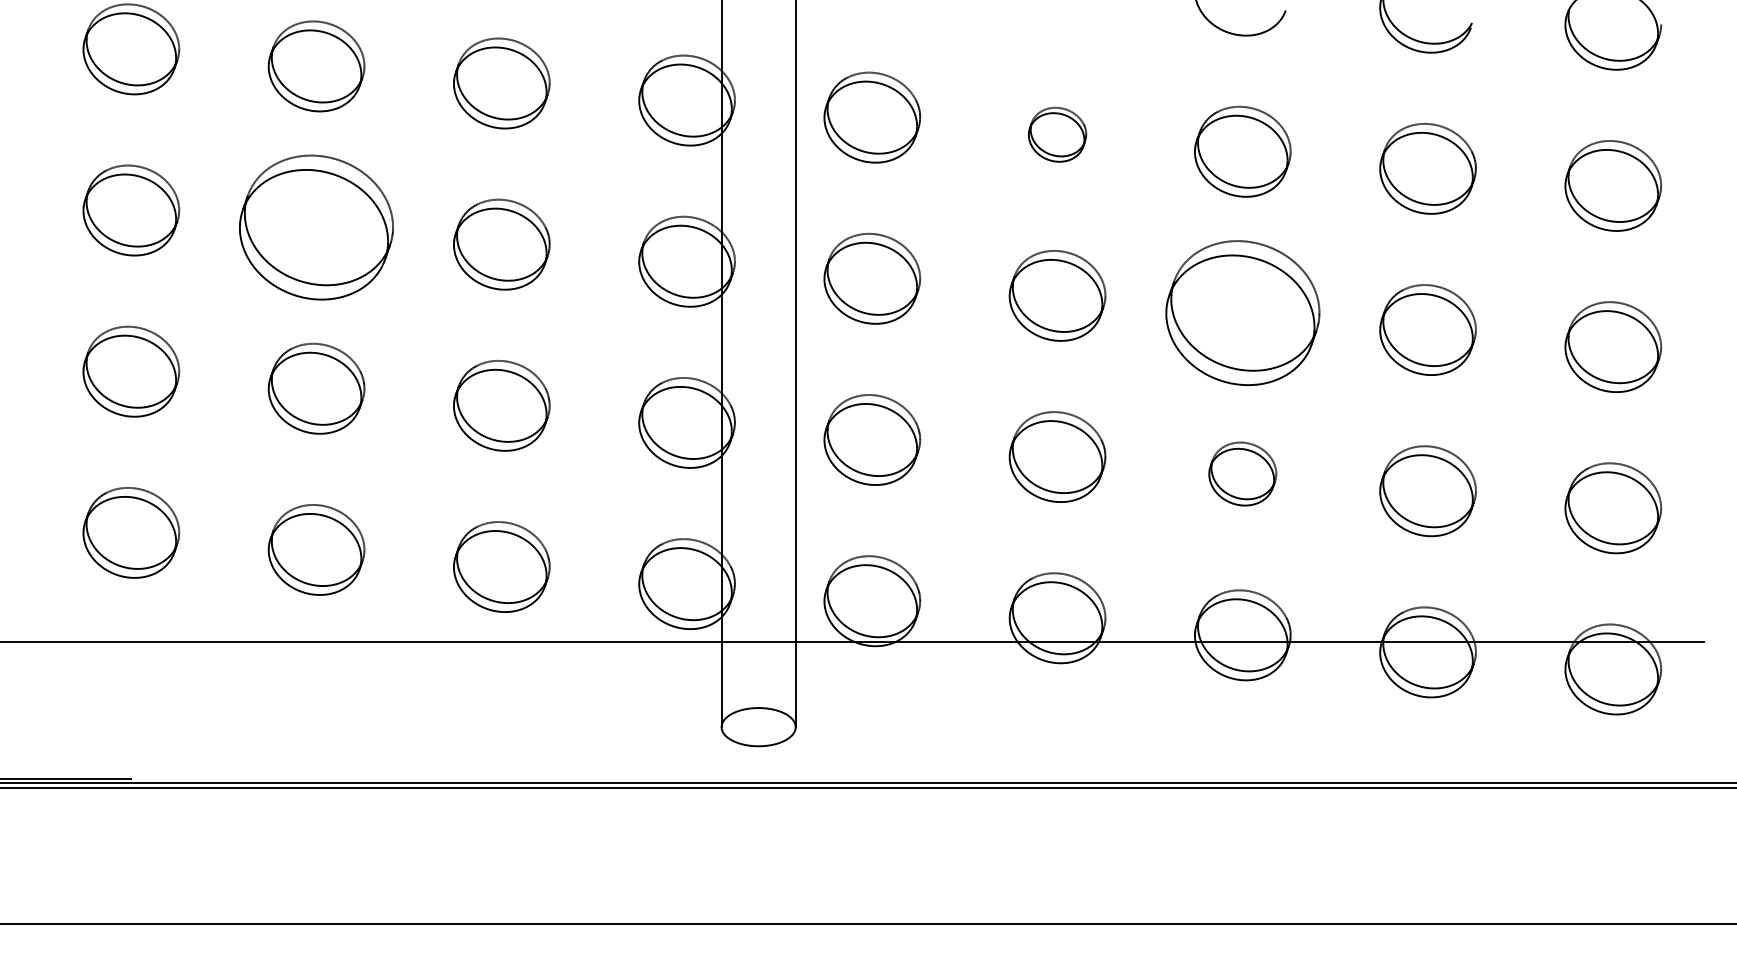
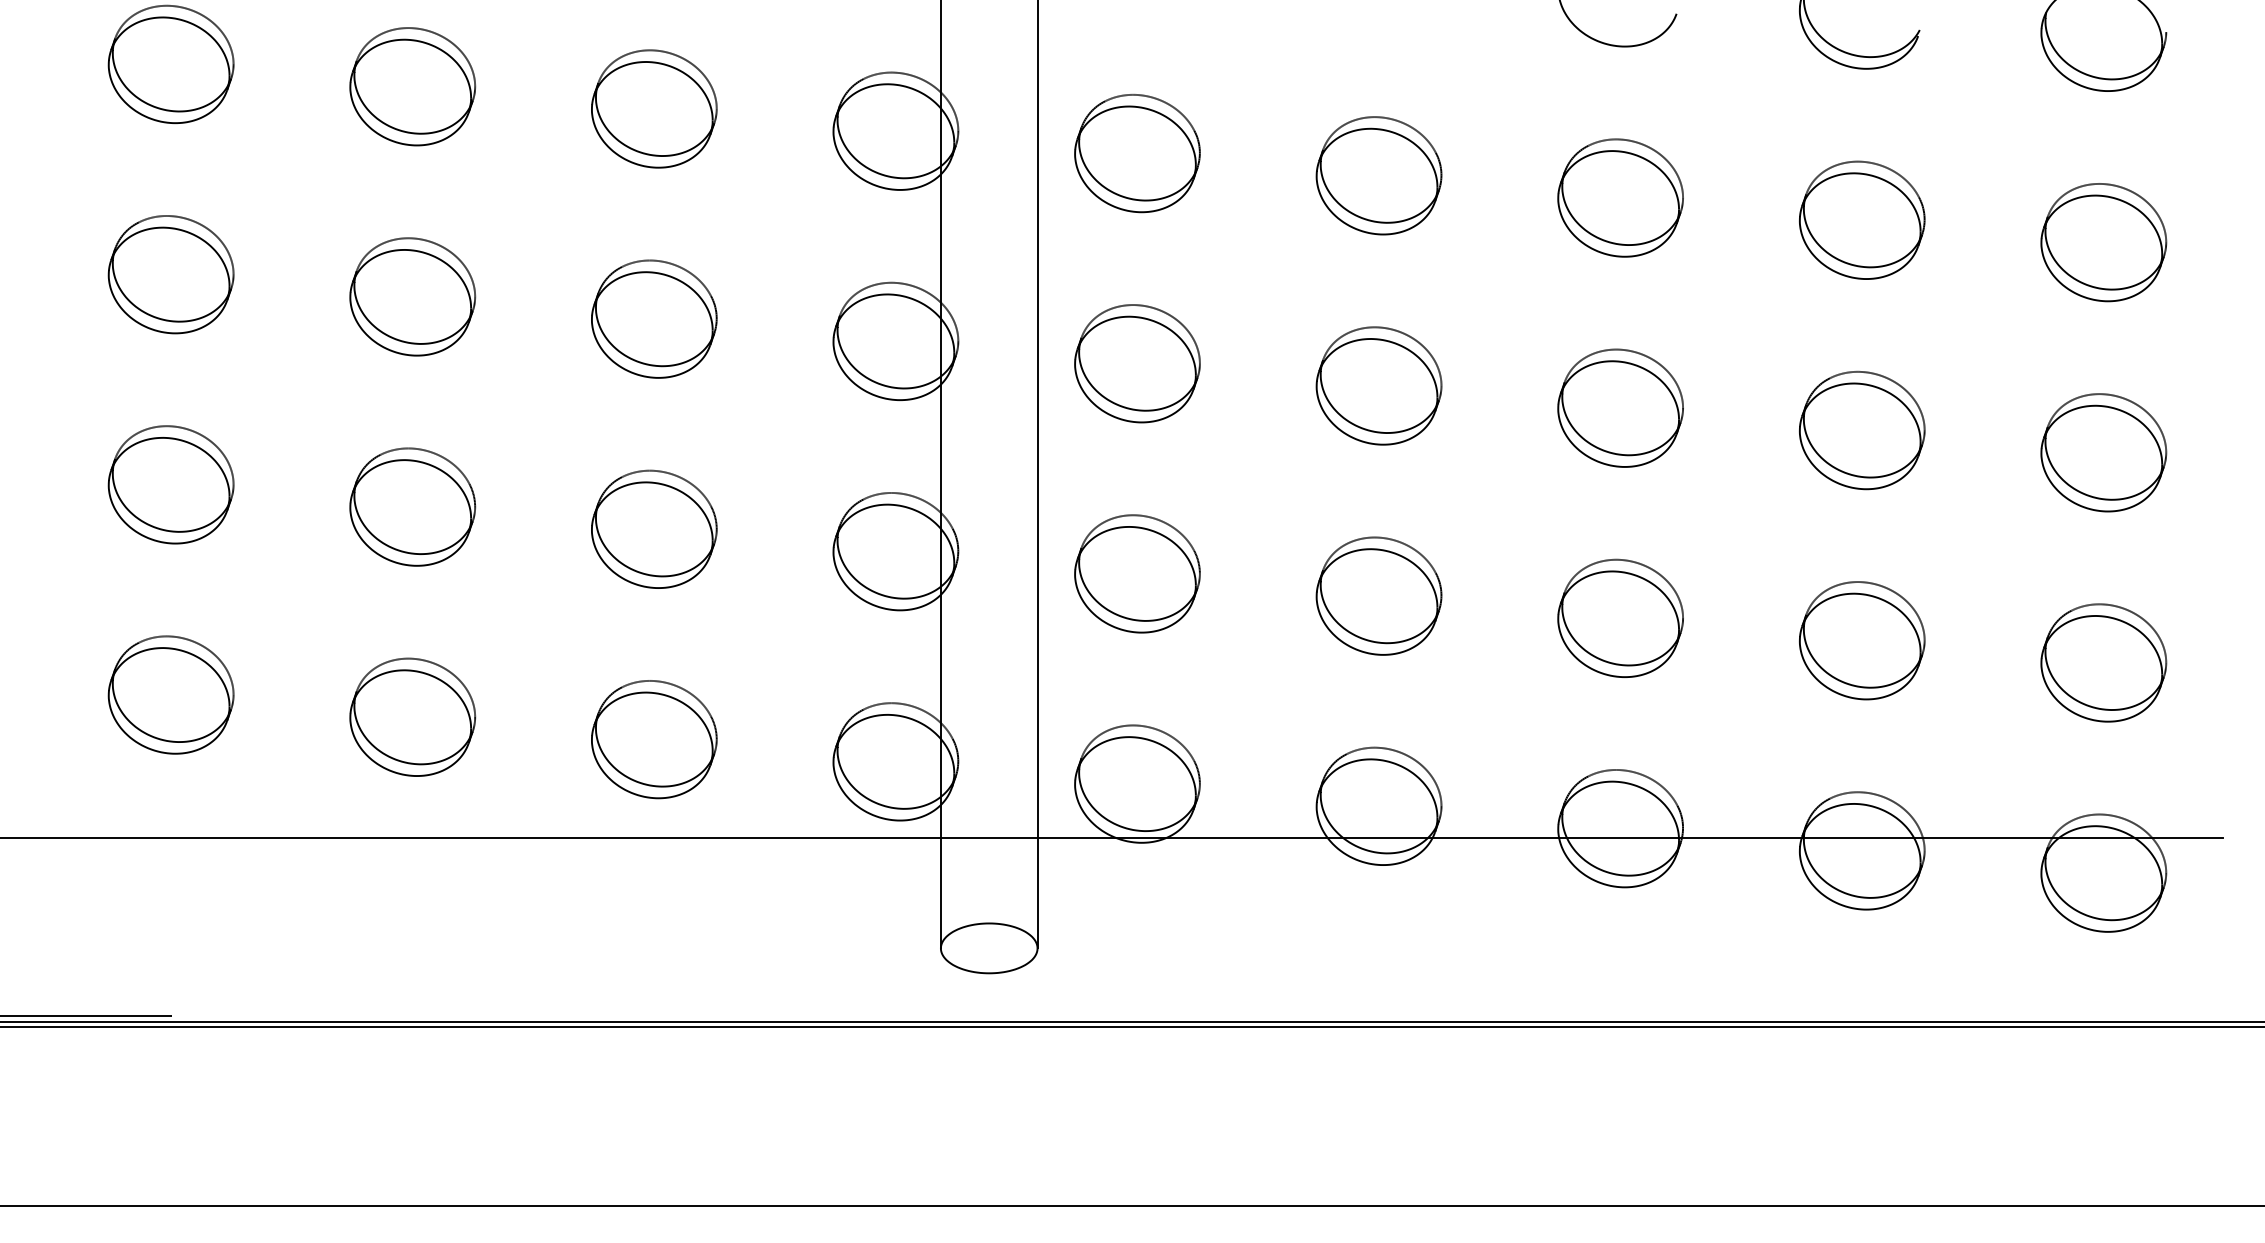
part: (1057, 134) -> (1378, 175), size x1.67
part: (316, 227) -> (412, 296), size x0.62
part: (1242, 312) -> (1620, 407), size x0.62
part: (1242, 473) -> (1620, 617), size x1.43

